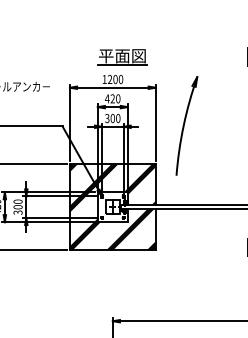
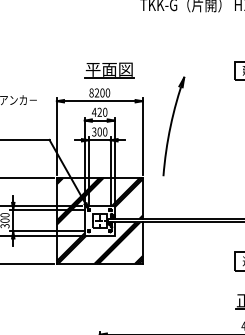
text: (104, 79) -> (91, 92), 1200 -> 8200
part: (186, 125) -> (173, 125), moved

